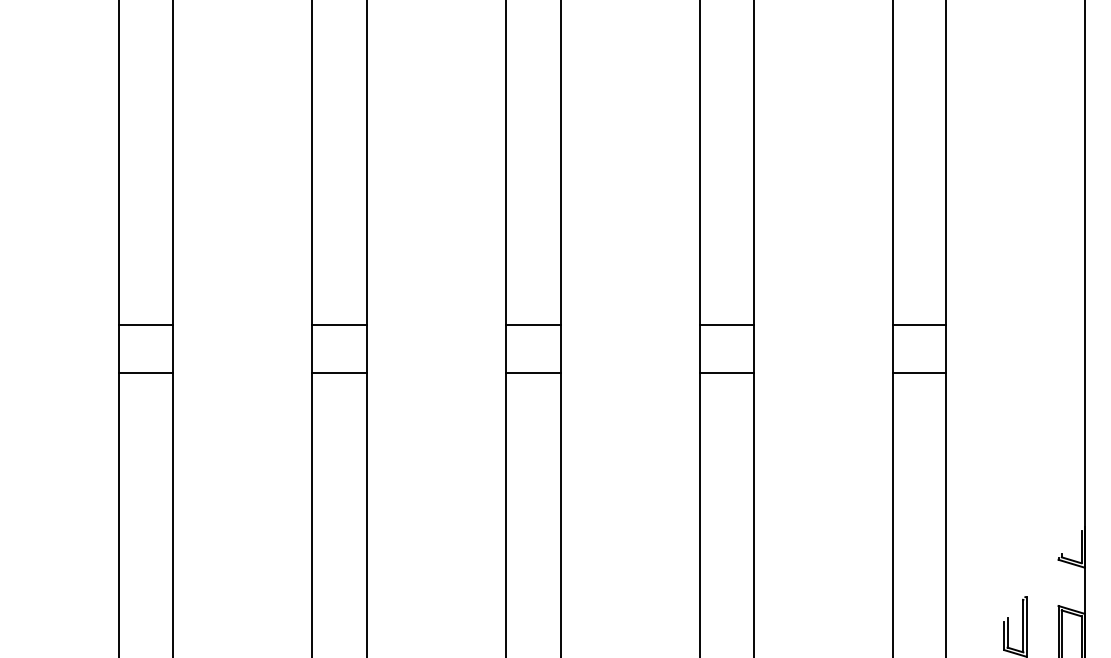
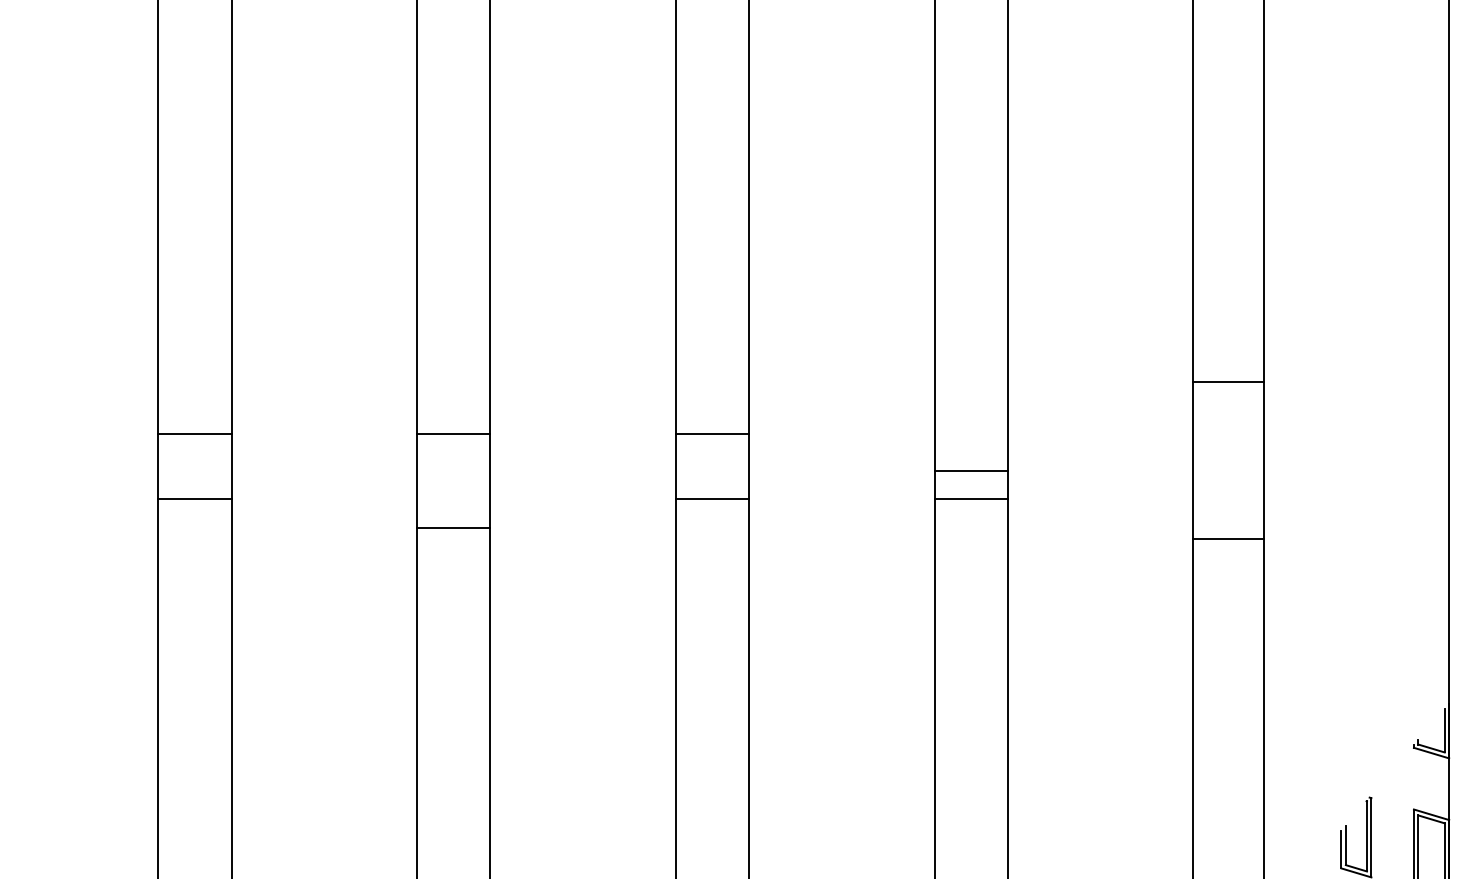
line: (726, 324) -> (970, 470), moved
line: (919, 324) -> (1228, 381), moved
line: (339, 373) -> (453, 528), moved
line: (919, 373) -> (1228, 539), moved

